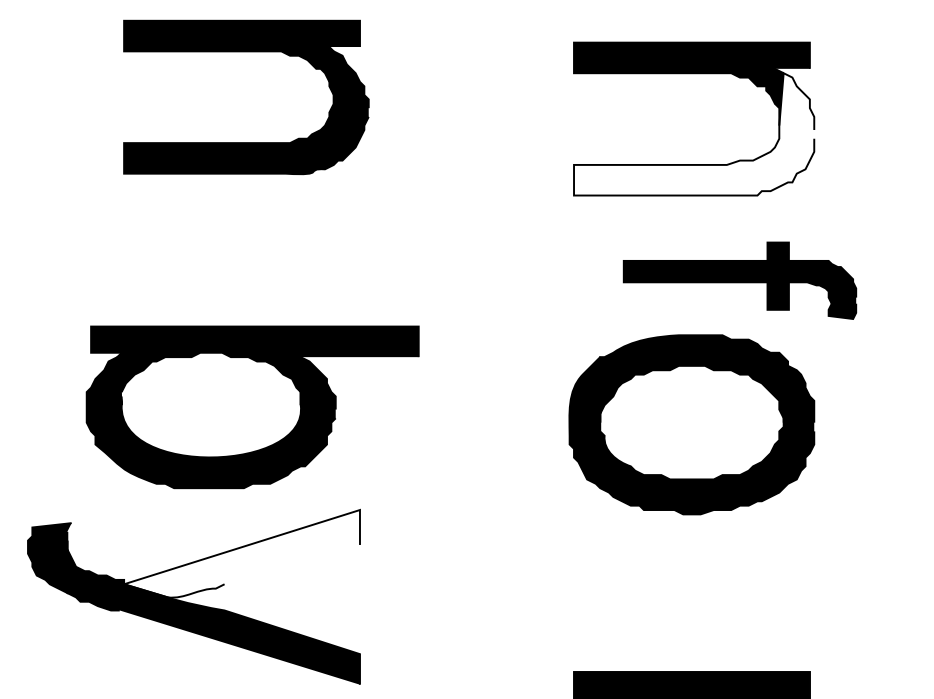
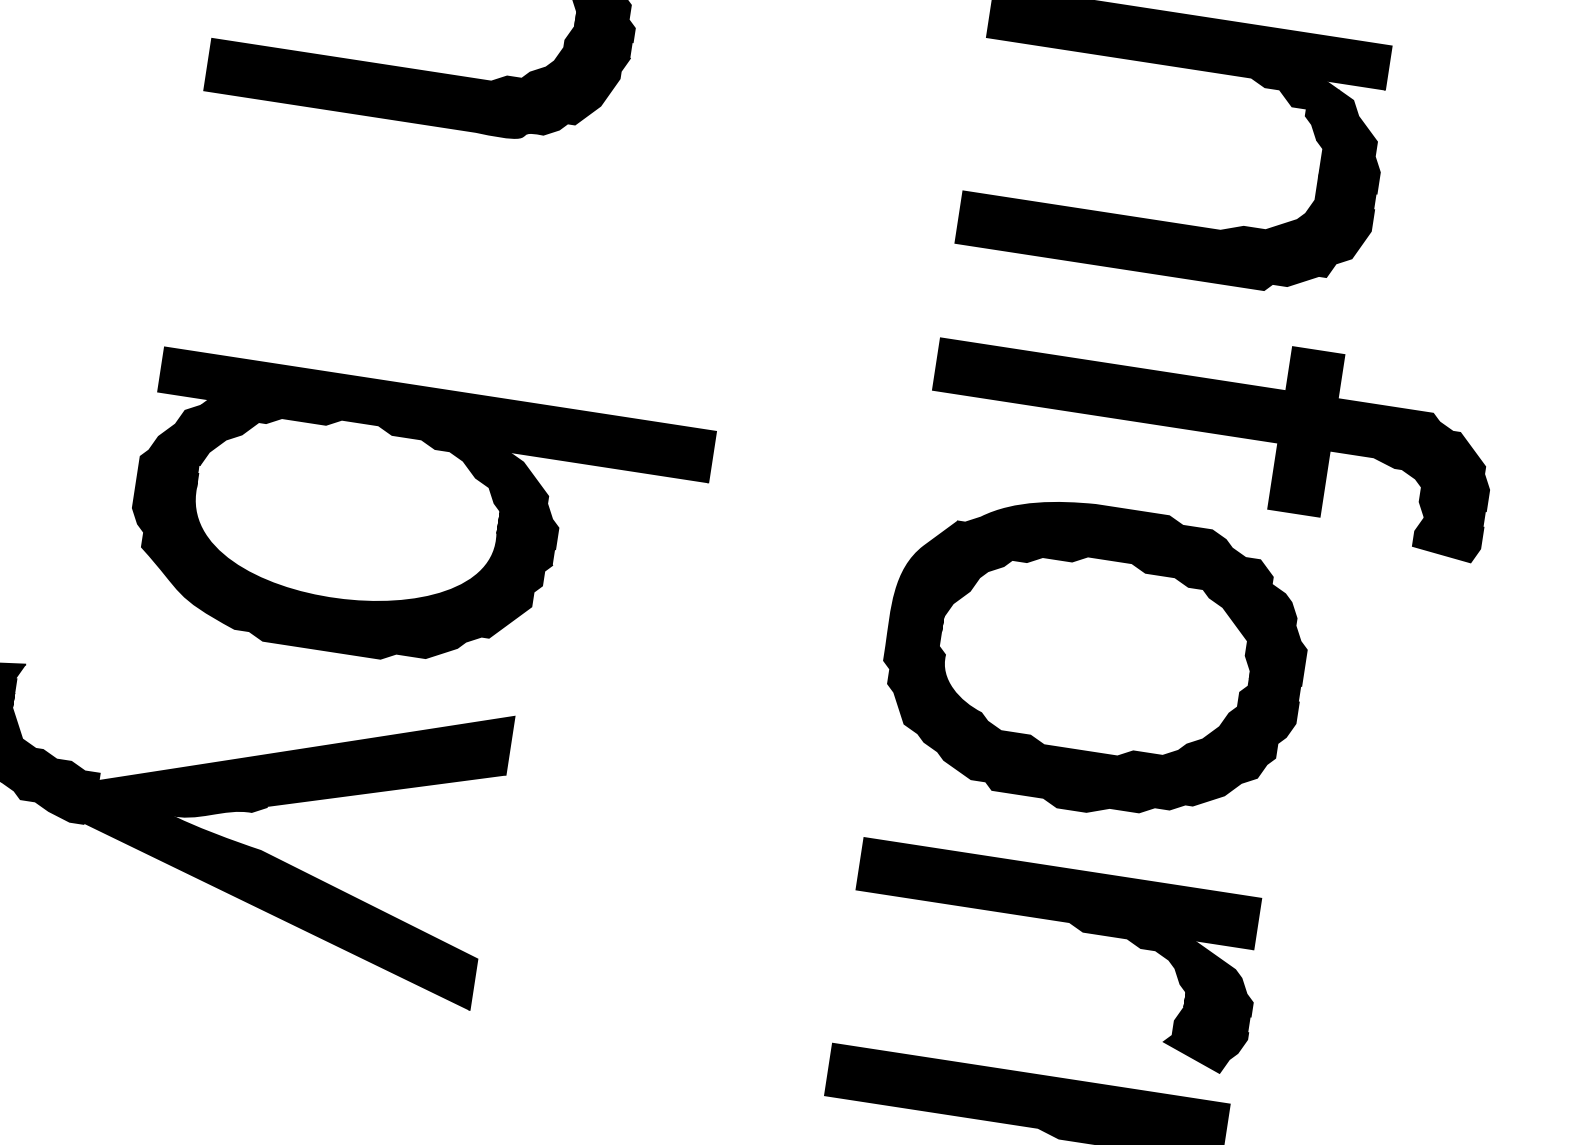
fill: (694, 134) -> (1173, 171), added
part: (739, 280) -> (1211, 428), size x1.43
part: (252, 407) -> (415, 525), moved
fill: (241, 553) -> (303, 759), added
part: (694, 580) -> (1059, 921), added

